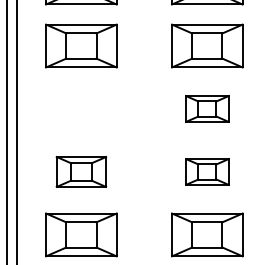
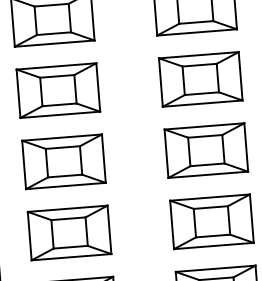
part: (81, 108) -> (58, 90), added
part: (207, 108) -> (200, 78), size x1.67
part: (81, 171) -> (64, 161), size x1.43
part: (207, 171) -> (206, 150), size x1.67

